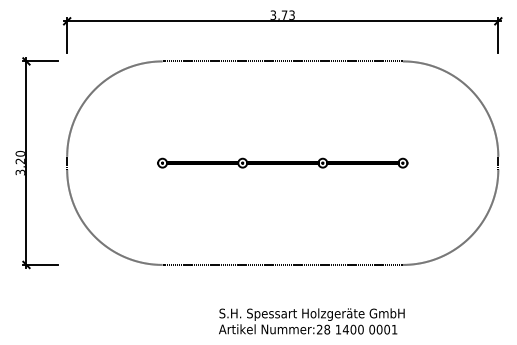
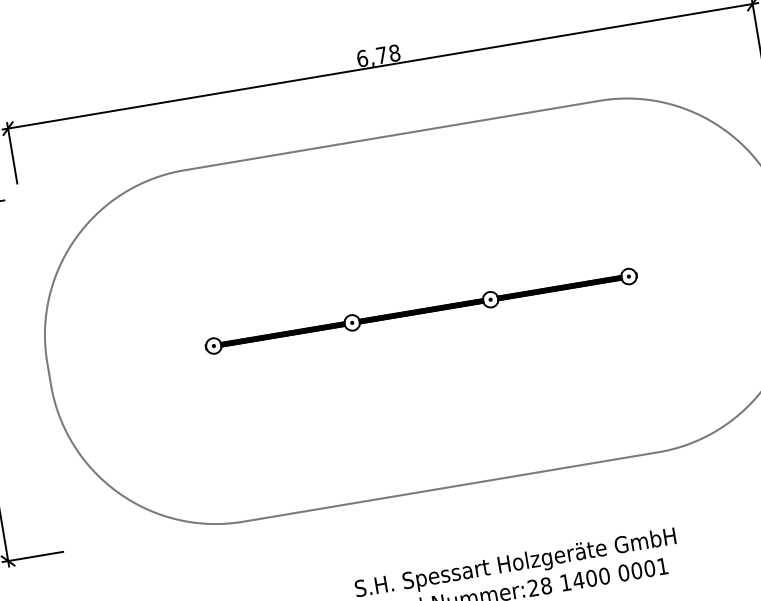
text: (282, 14) -> (377, 54), 3,73 -> 6,78

